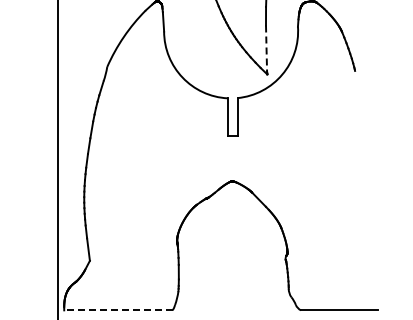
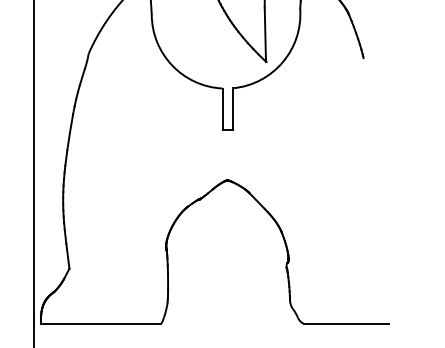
line: (266, 49) -> (265, 34), dashed -> solid
line: (117, 310) -> (100, 323), dashed -> solid

